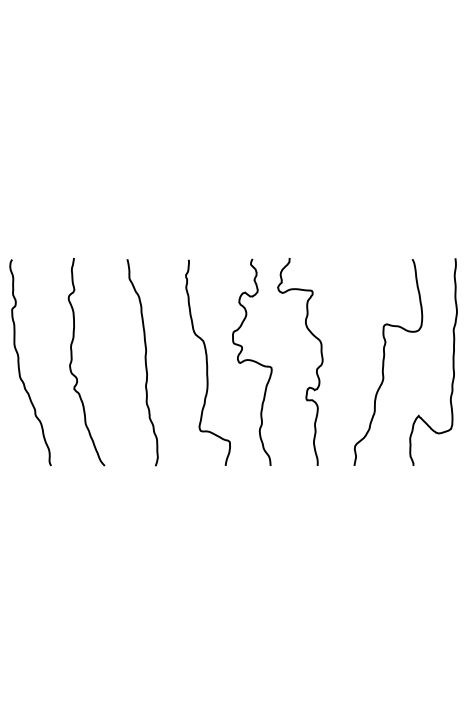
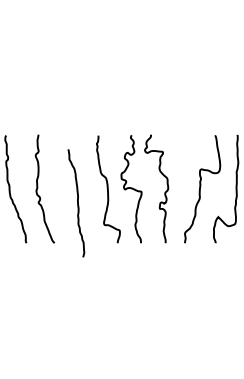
curve: (144, 363) -> (77, 203), moved

